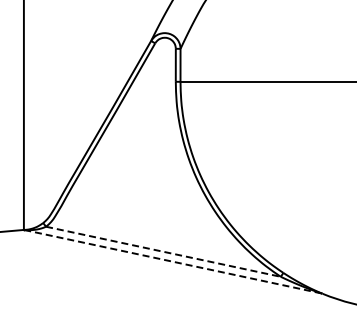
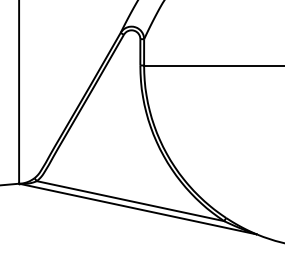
line: (163, 251) -> (130, 200), dashed -> solid
line: (172, 261) -> (137, 208), dashed -> solid

